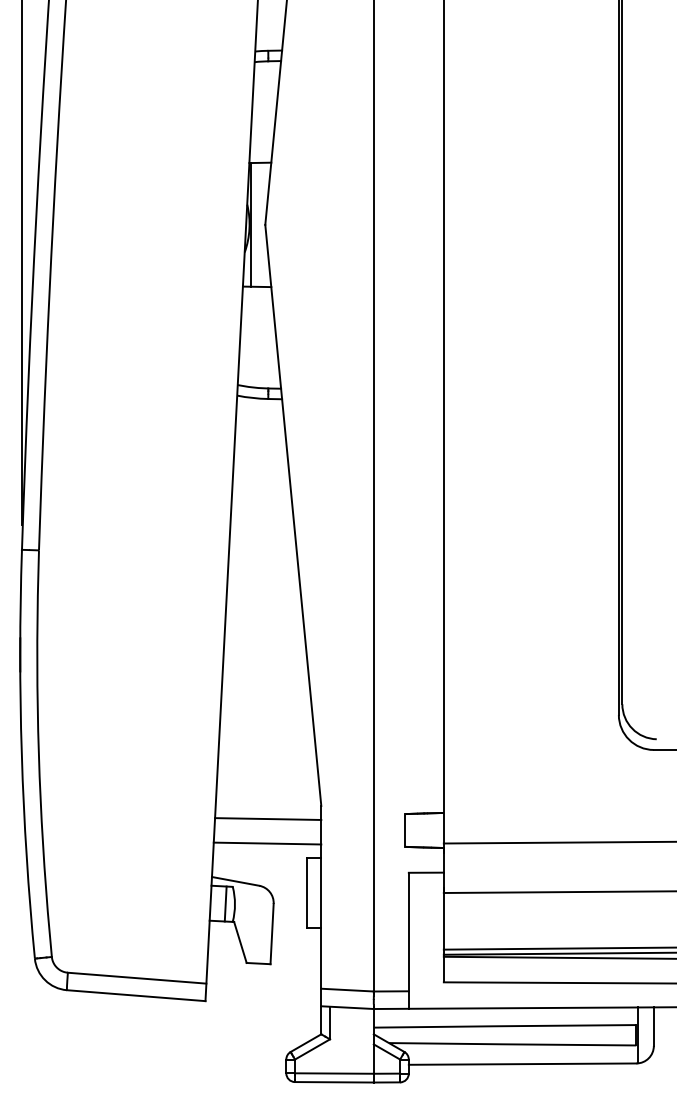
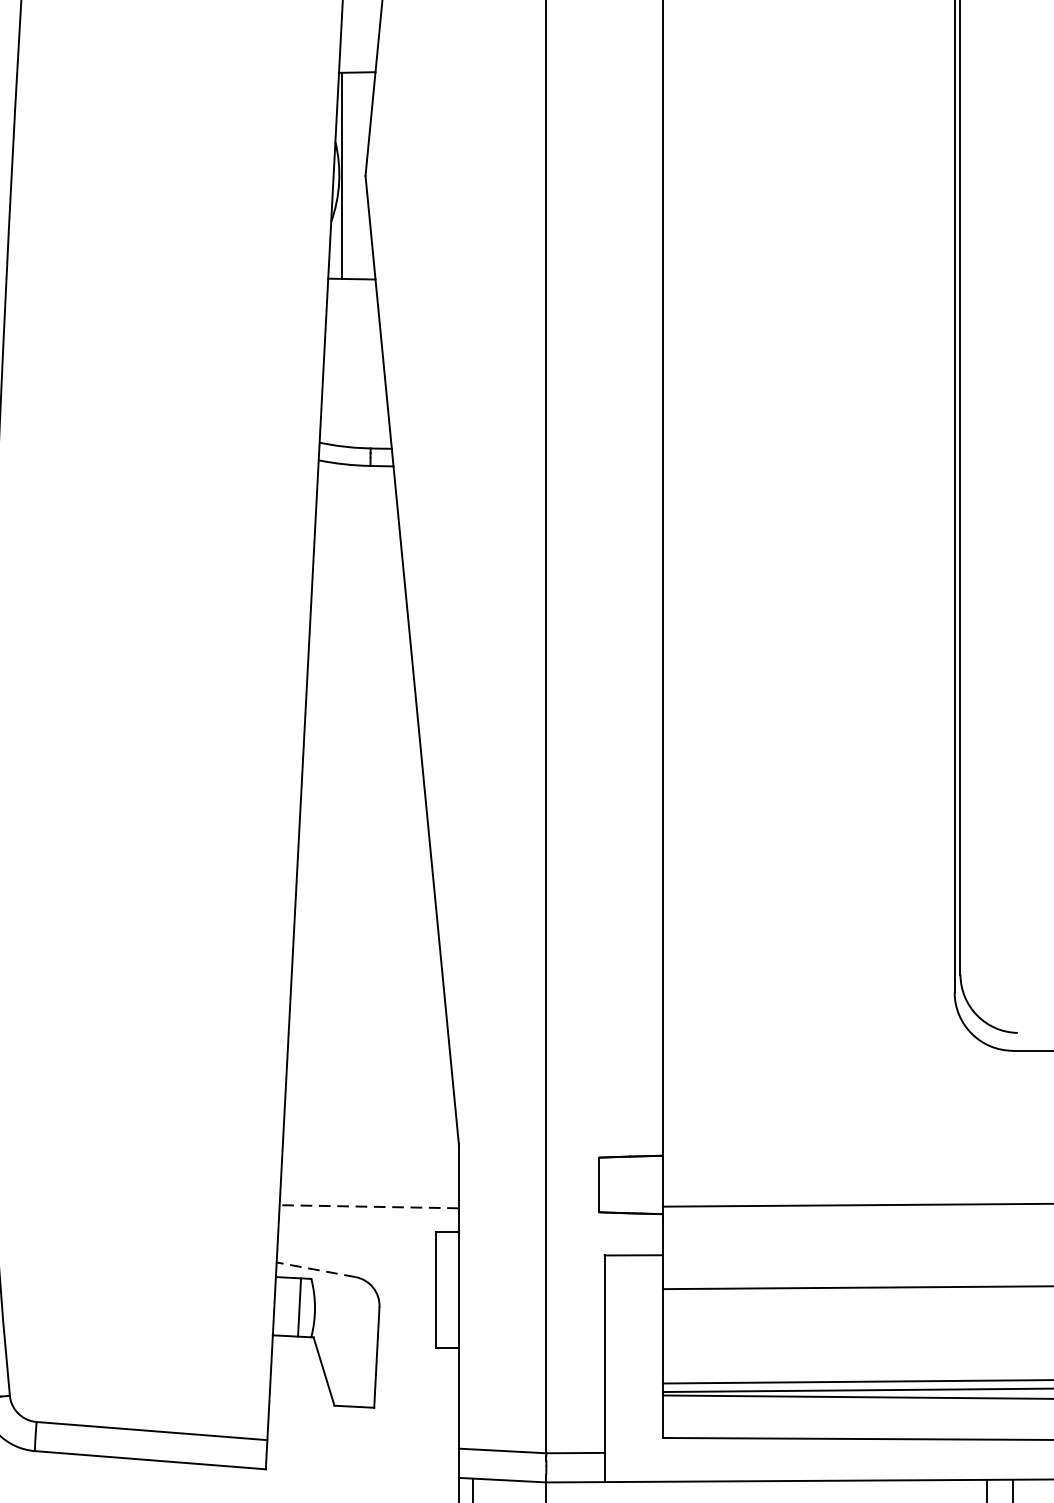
line: (268, 818) -> (370, 1164), removed
line: (267, 843) -> (369, 1206), solid -> dashed
line: (235, 881) -> (315, 1269), solid -> dashed

